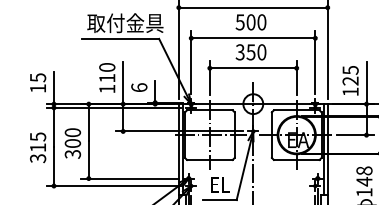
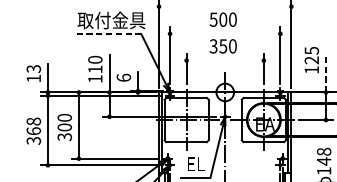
line: (253, 7) -> (225, 6), removed
line: (120, 38) -> (107, 34), solid -> dashed
line: (252, 38) -> (224, 34), removed
line: (253, 68) -> (225, 60), removed
text: (37, 77) -> (33, 68), 15 -> 13
text: (350, 80) -> (311, 59), moved
line: (366, 82) -> (325, 73), solid -> dashed
text: (38, 141) -> (34, 125), 315 -> 368

